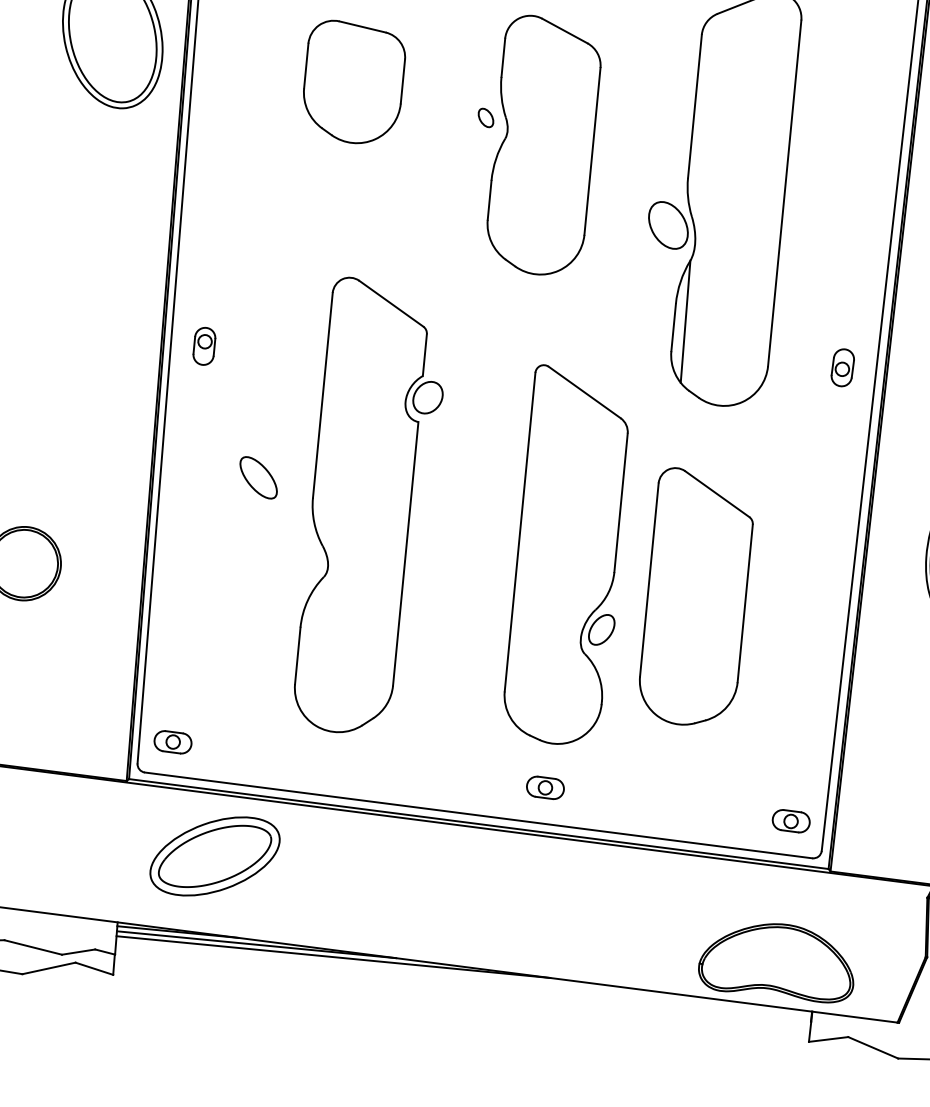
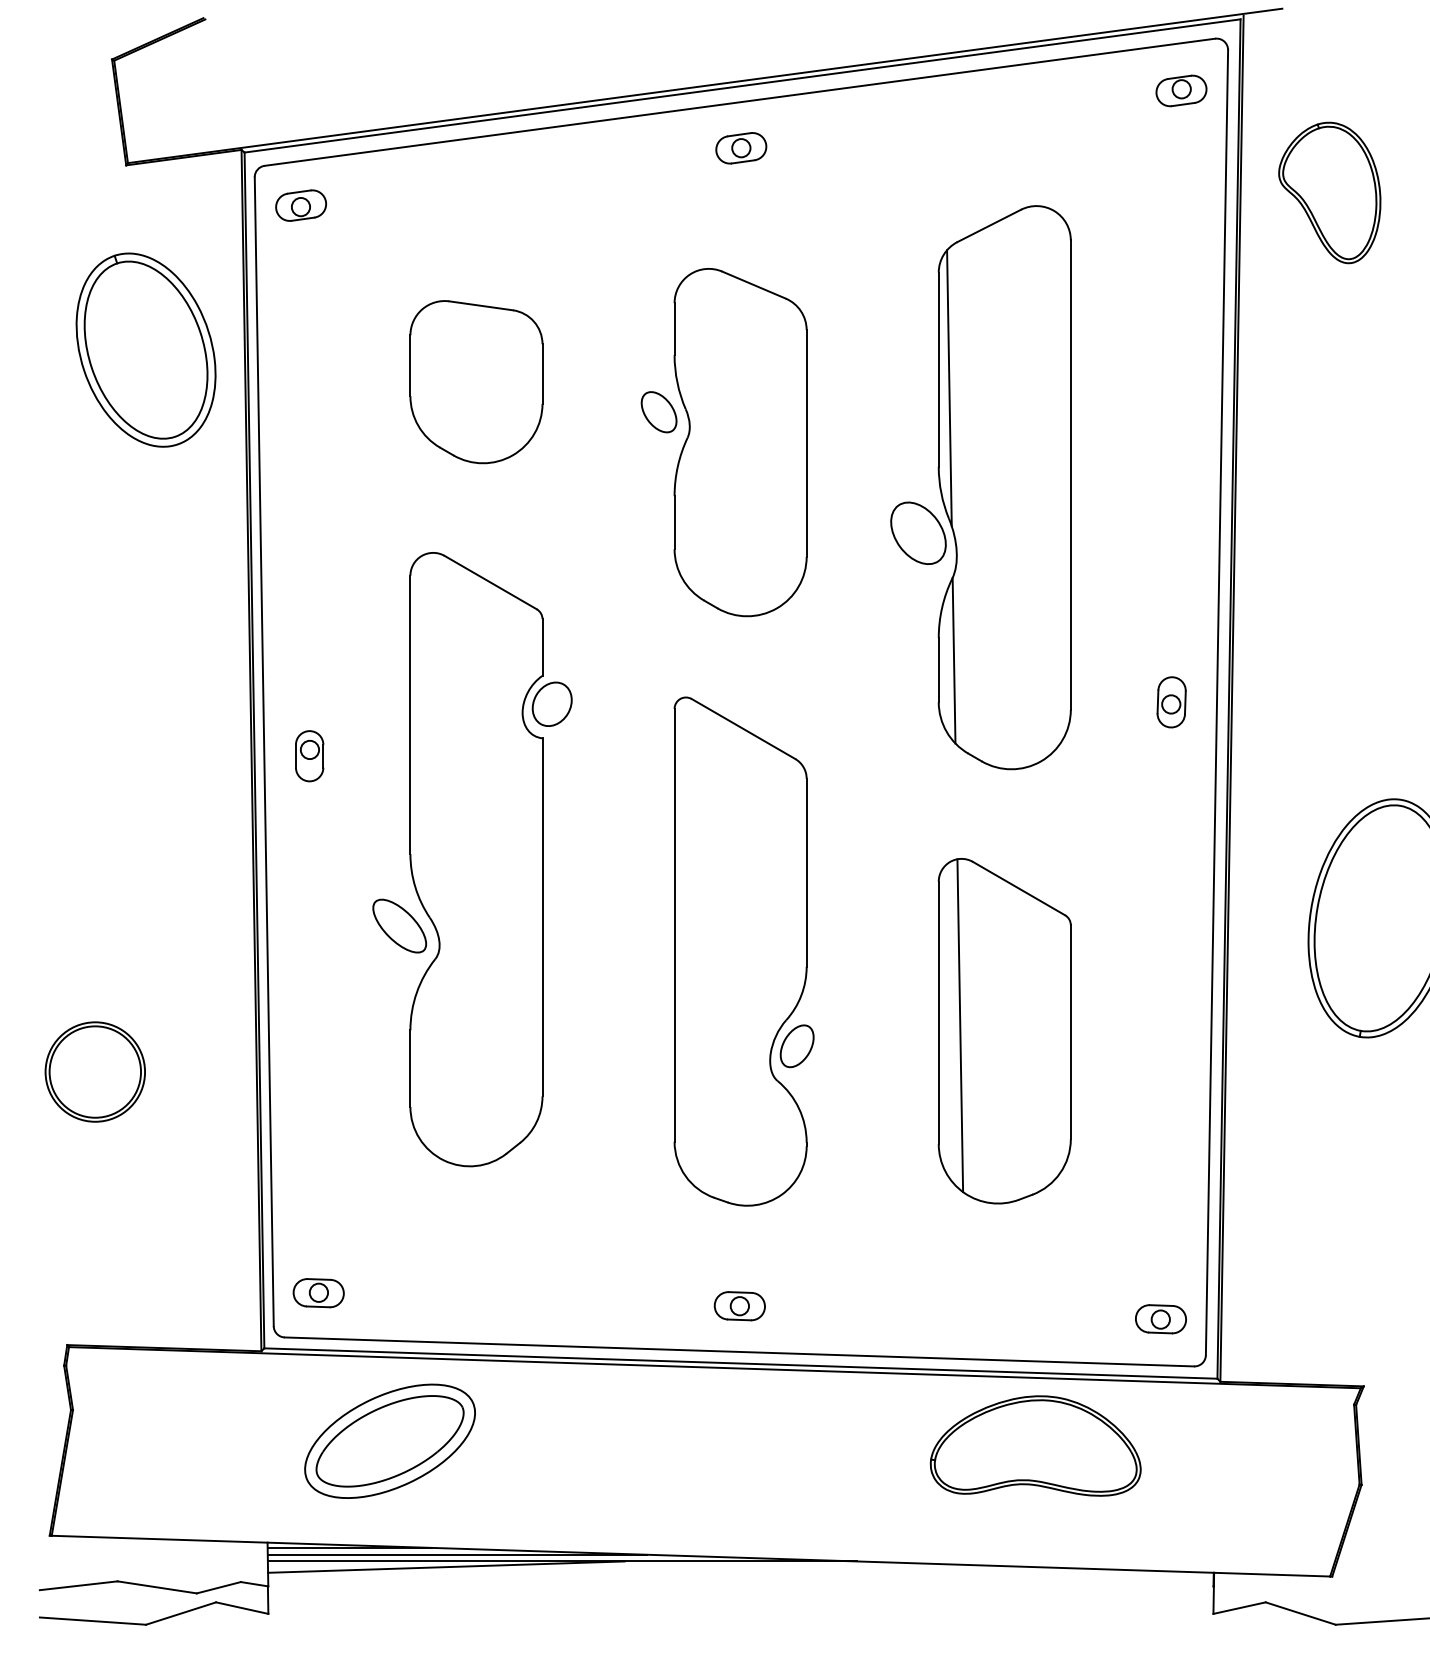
part: (485, 118) -> (658, 412), size x1.67
line: (701, 121) -> (949, 388), added
part: (371, 507) -> (490, 859), moved
part: (568, 556) -> (743, 951), moved
line: (664, 590) -> (960, 1025), added
part: (545, 788) -> (739, 1306), moved
line: (247, 952) -> (446, 1566), added
part: (777, 960) -> (1035, 1445), moved

